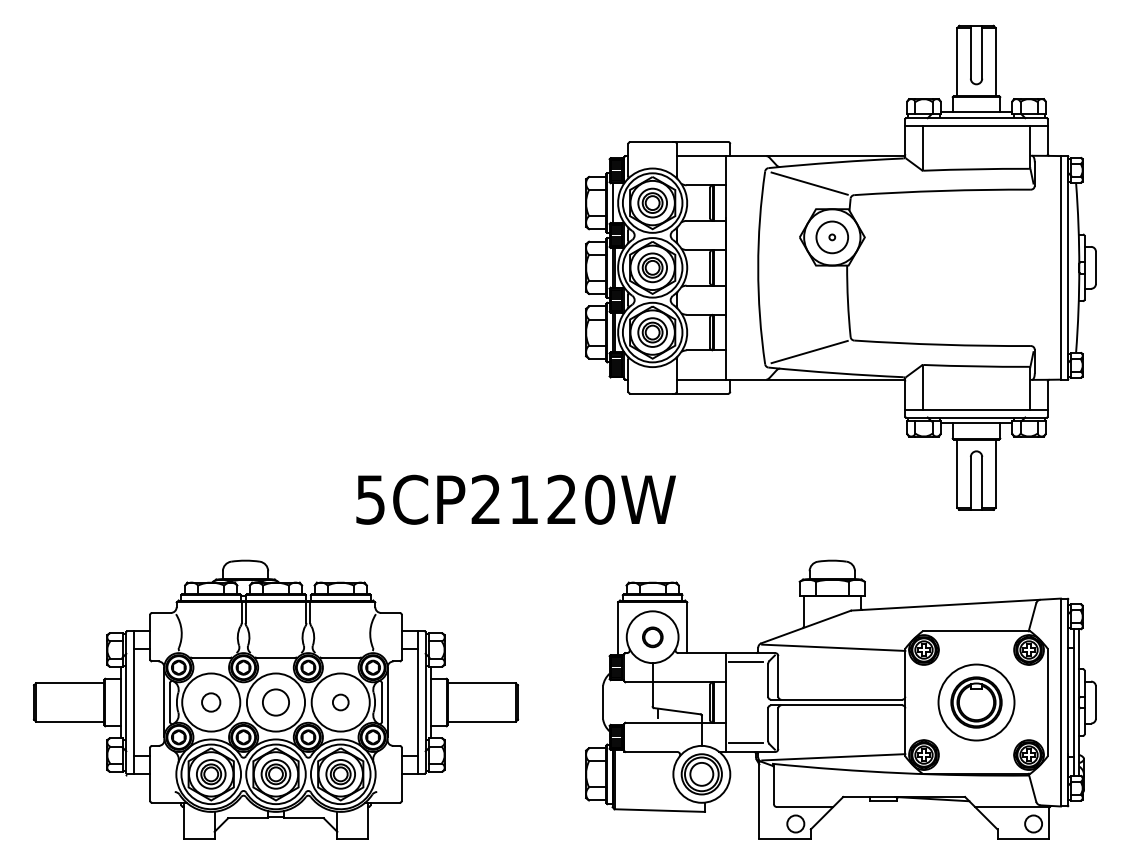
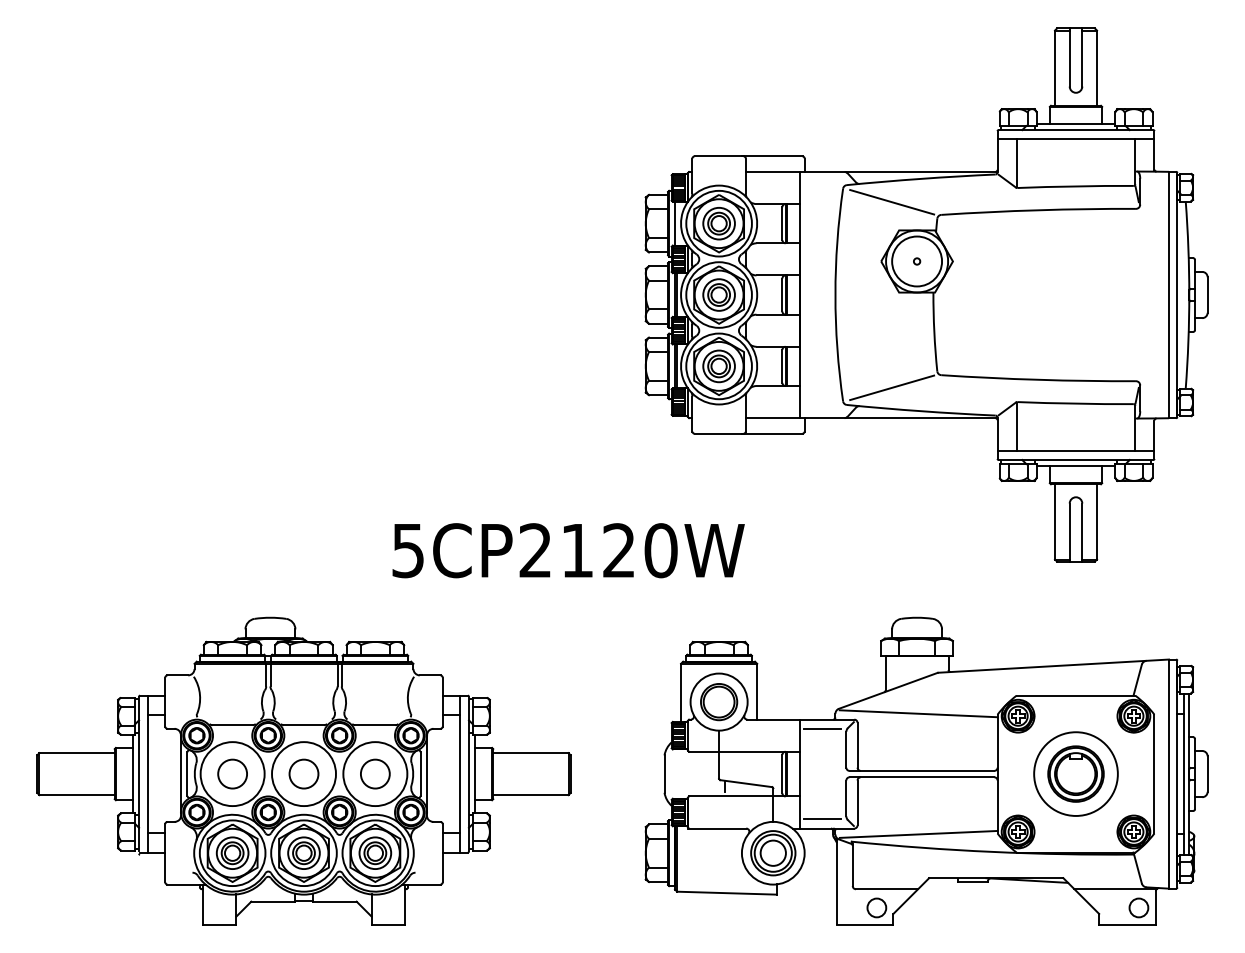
circle: (832, 237) -> (917, 261), size x1.43
part: (653, 637) -> (719, 702), size x1.67
circle: (211, 701) -> (232, 773), size x1.43
circle: (340, 701) -> (375, 773), size x1.67

